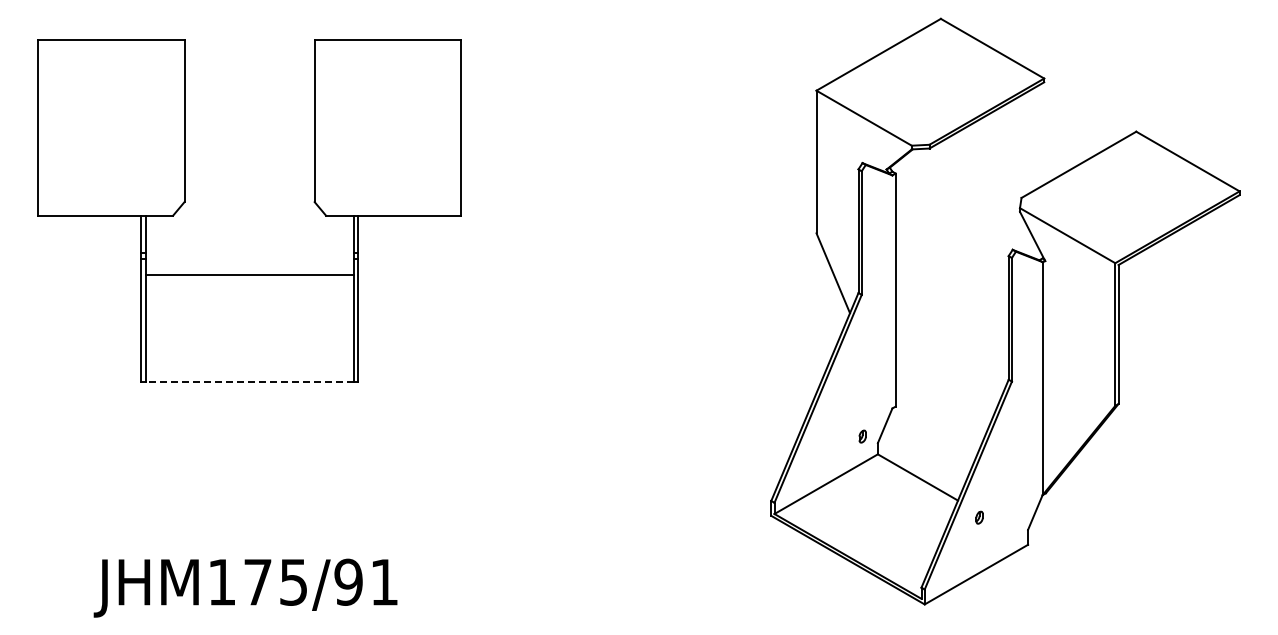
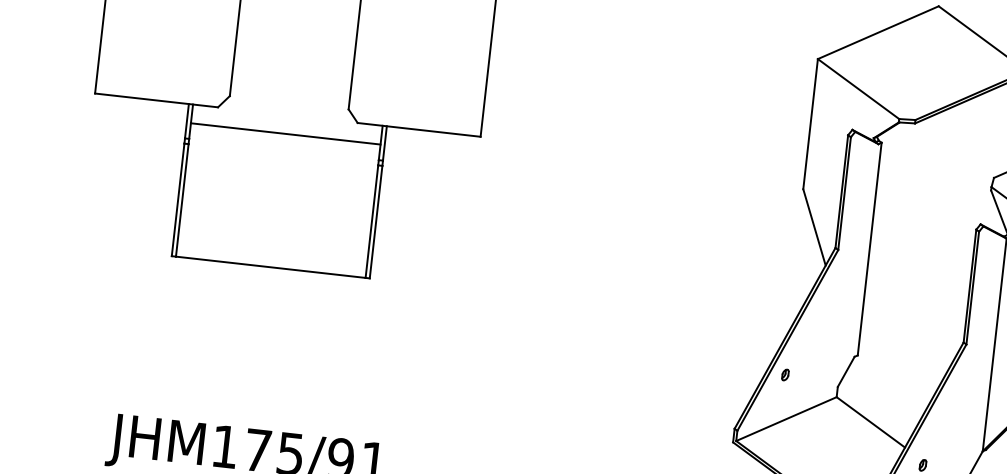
line: (249, 275) -> (285, 134), moved
line: (249, 382) -> (270, 267), dashed -> solid
part: (862, 436) -> (785, 374), moved

